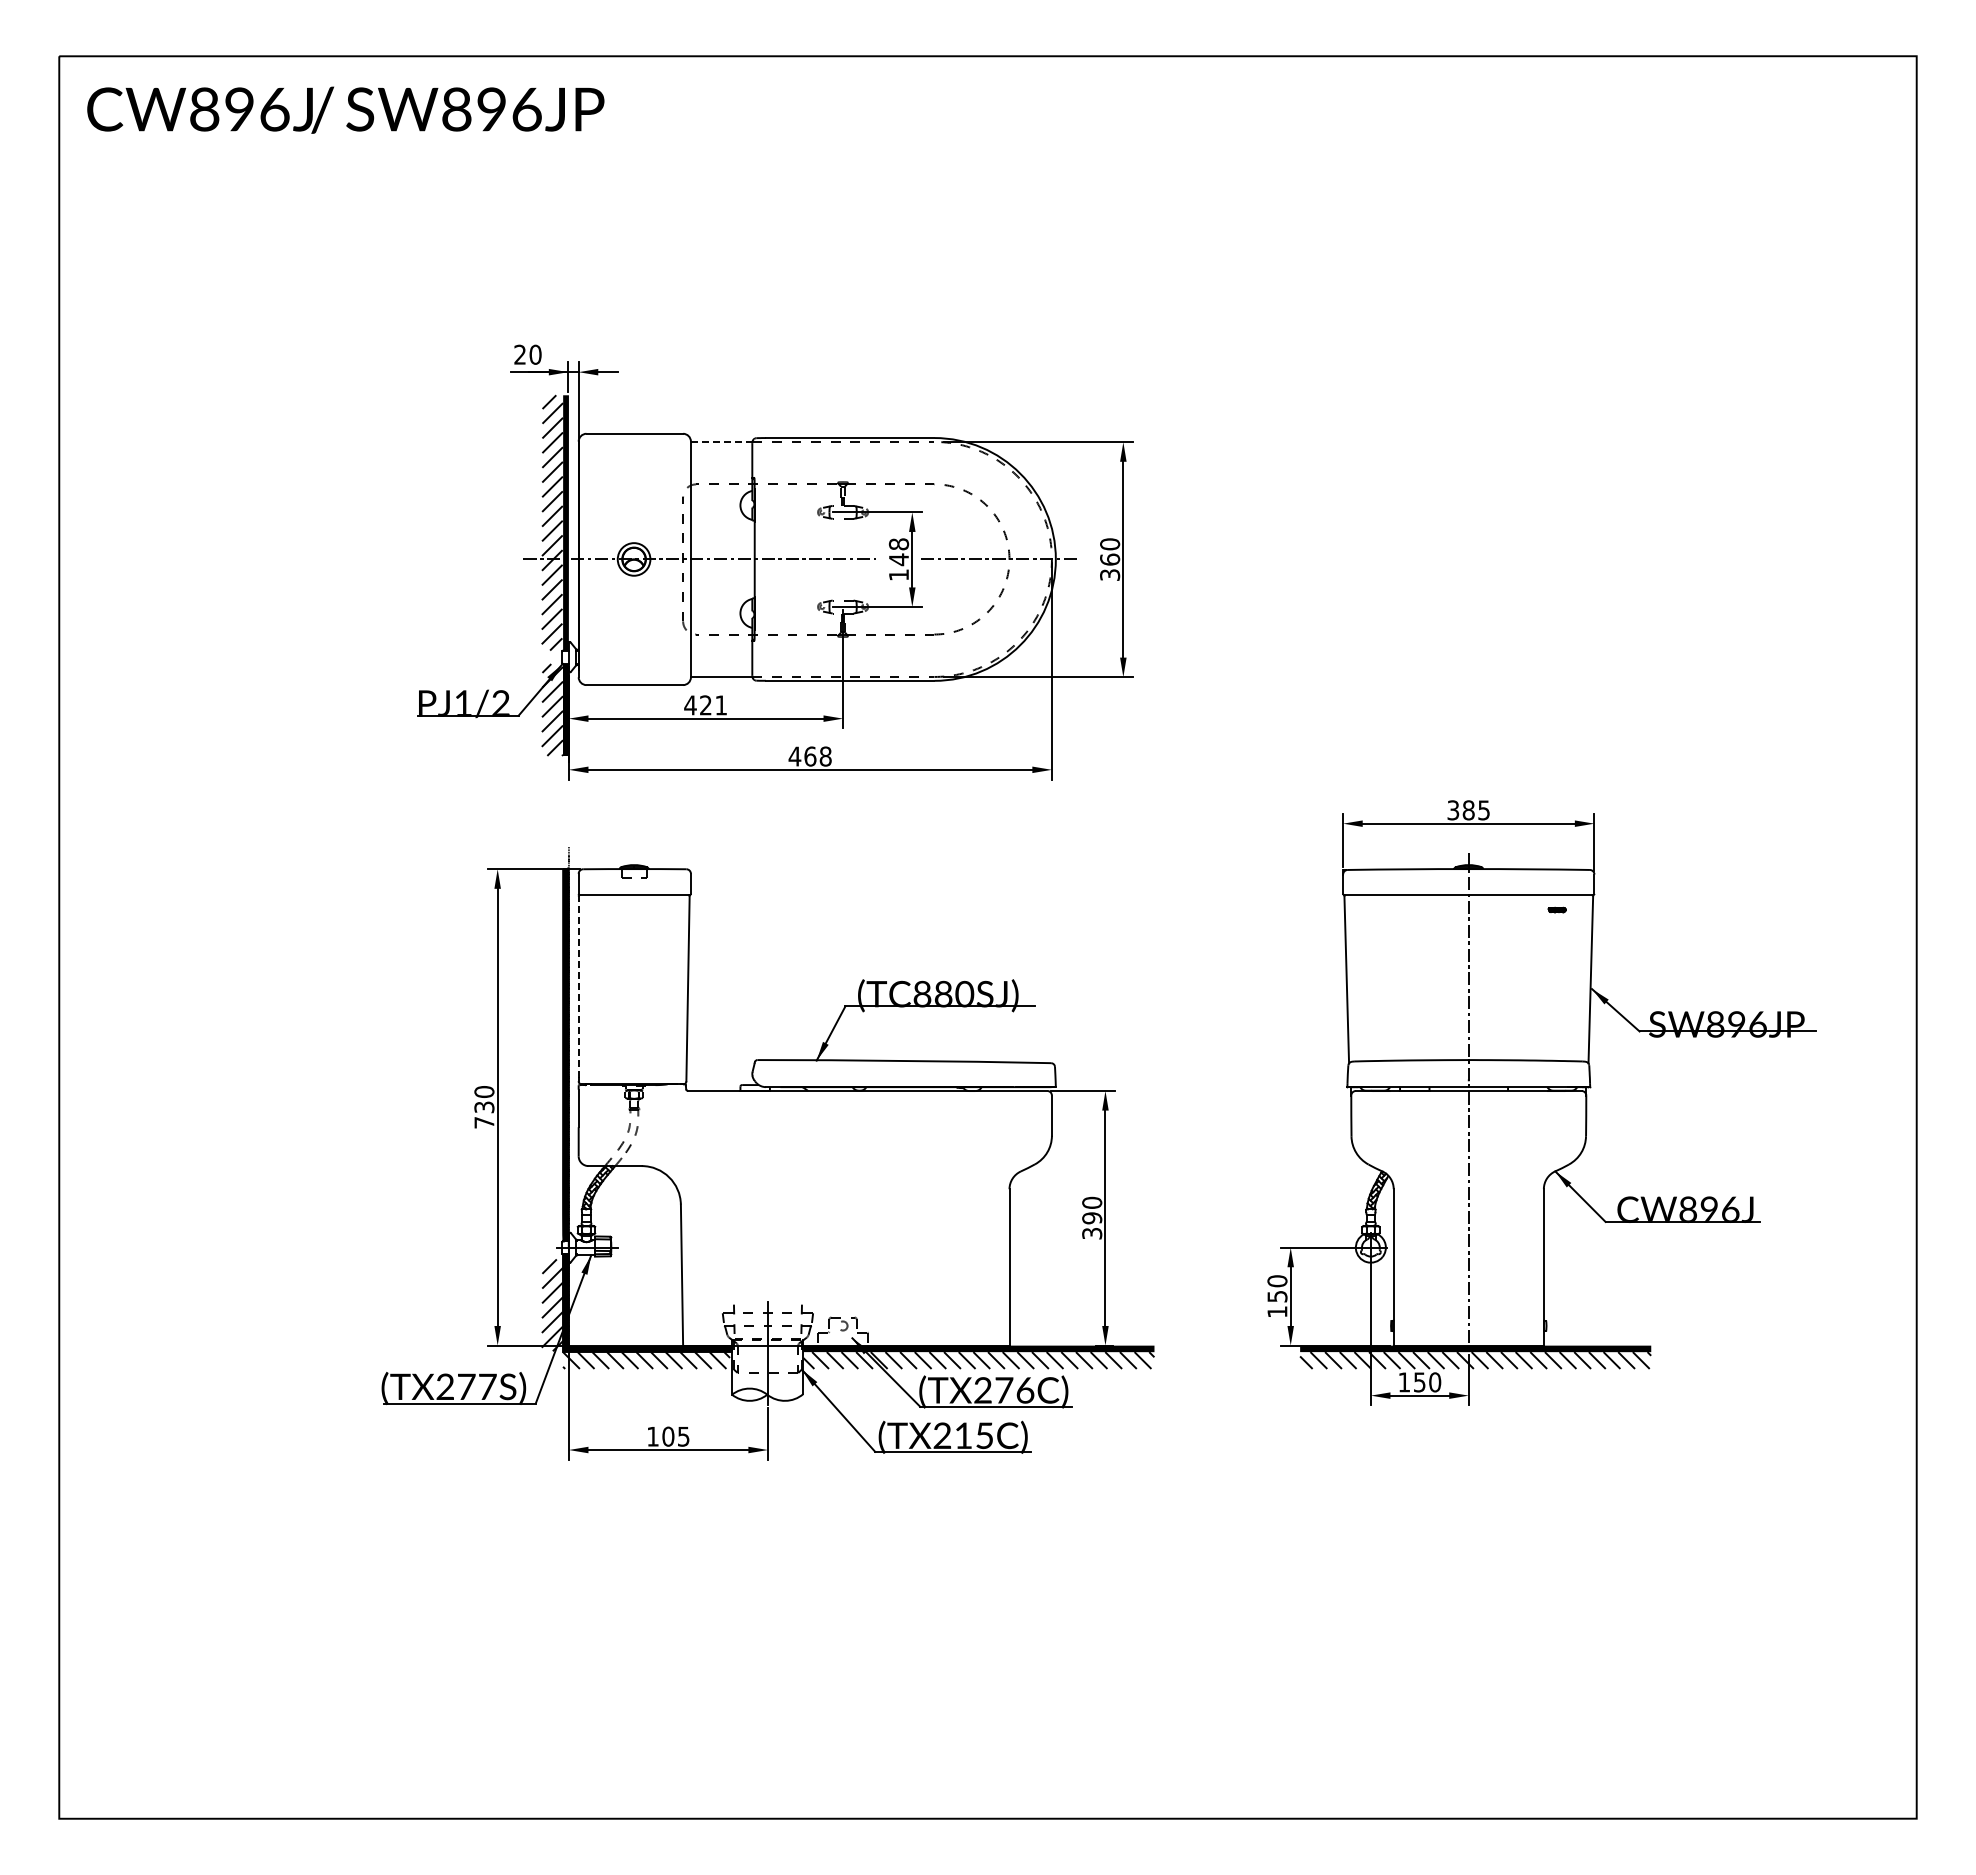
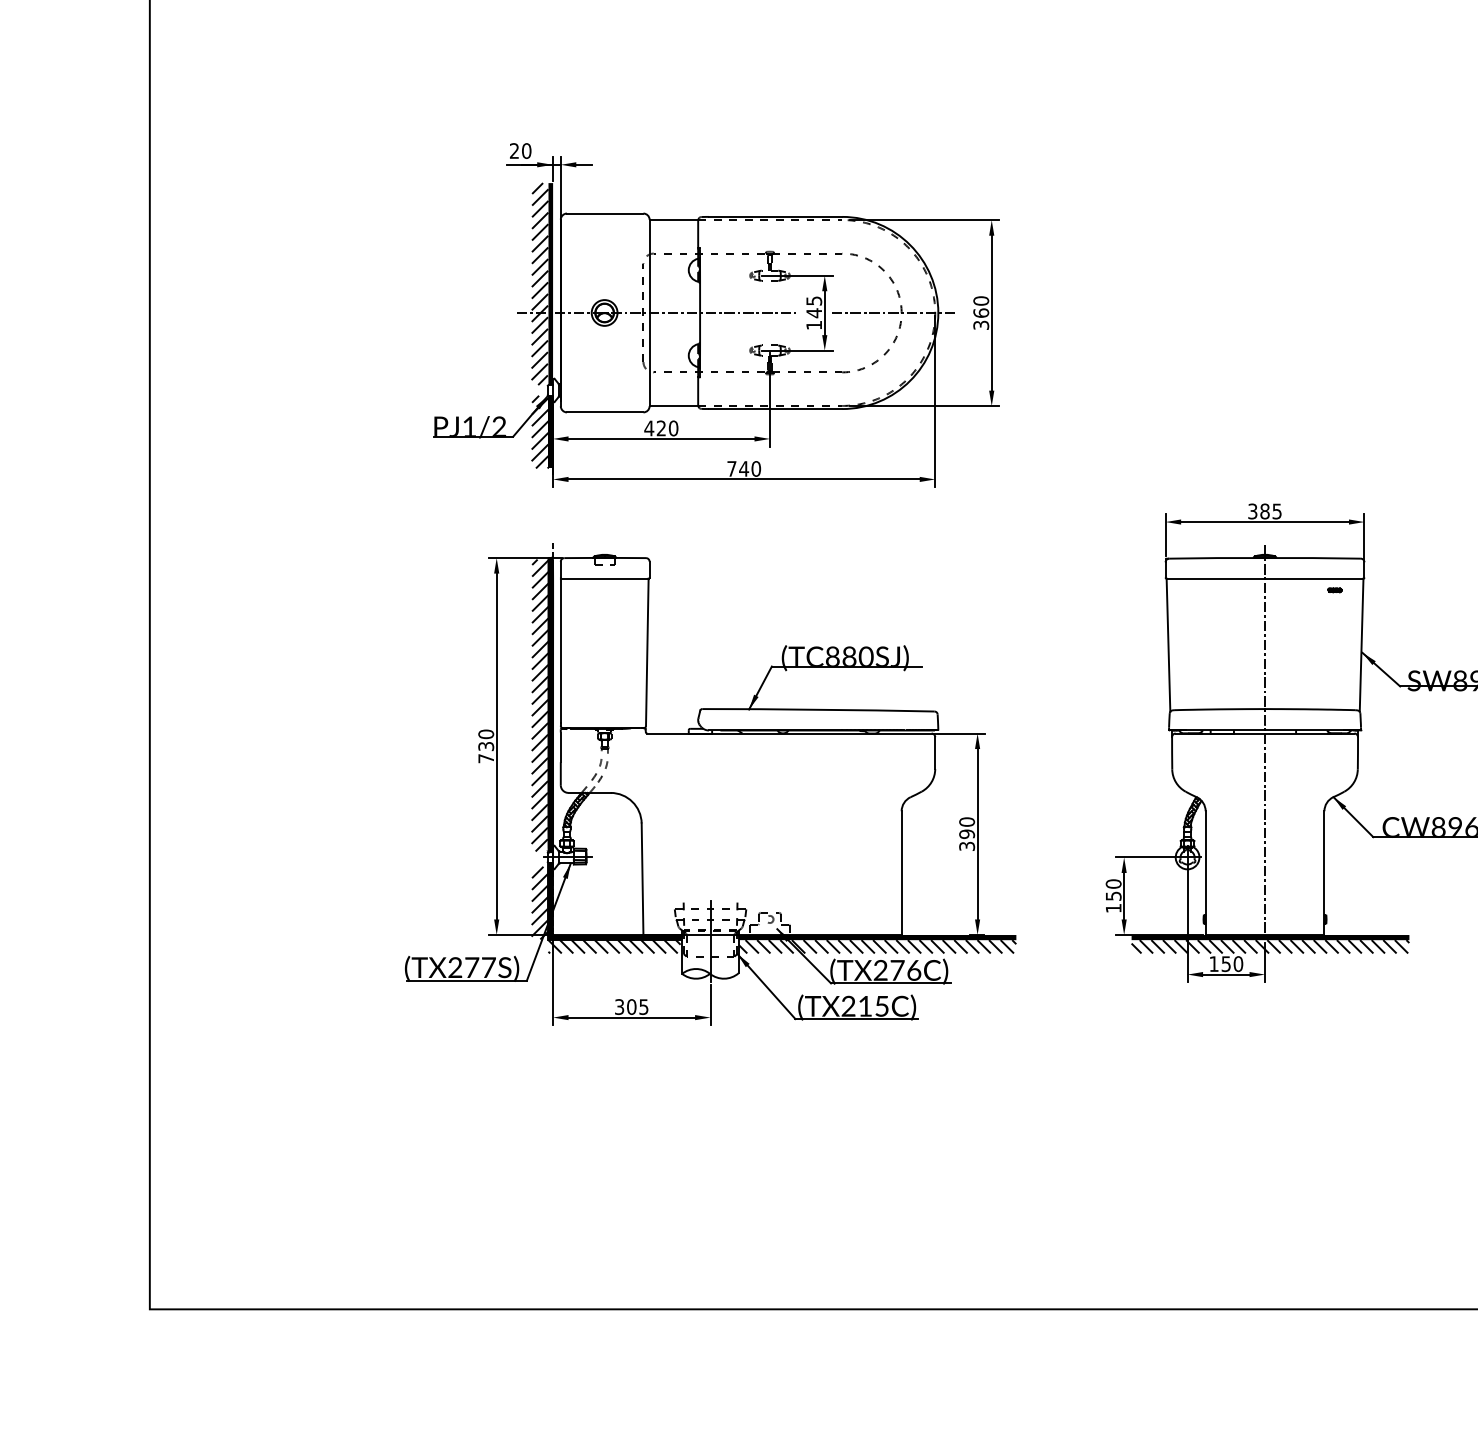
line: (721, 441) -> (673, 219), dashed -> solid
text: (898, 544) -> (813, 301), 148 -> 145
text: (721, 705) -> (673, 428), 421 -> 420
text: (809, 756) -> (743, 468), 468 -> 740
line: (578, 987) -> (560, 651), dashed -> solid
hatch: (552, 1055) -> (540, 705), added
text: (652, 1436) -> (619, 1006), 105 -> 305

